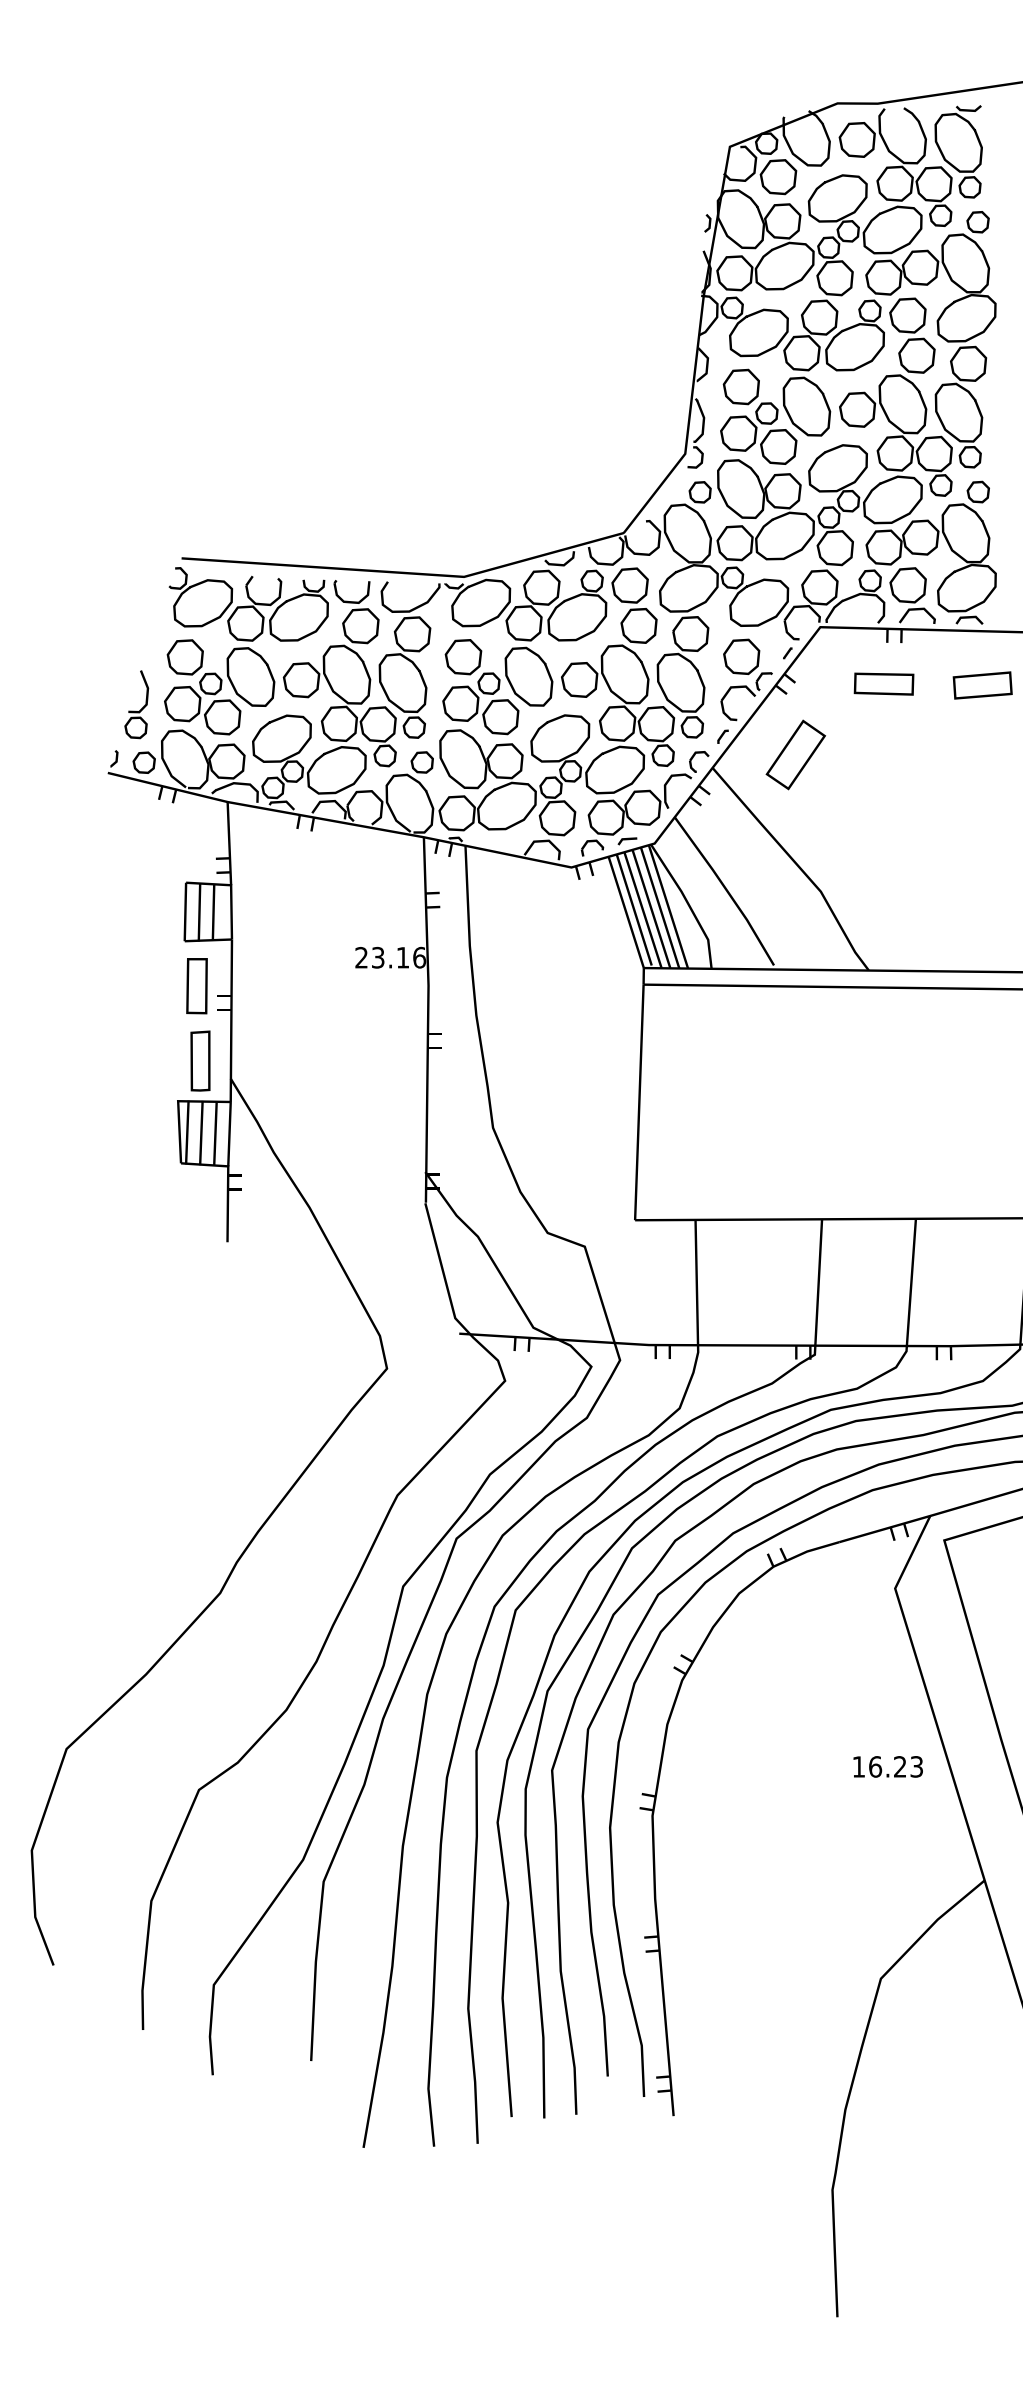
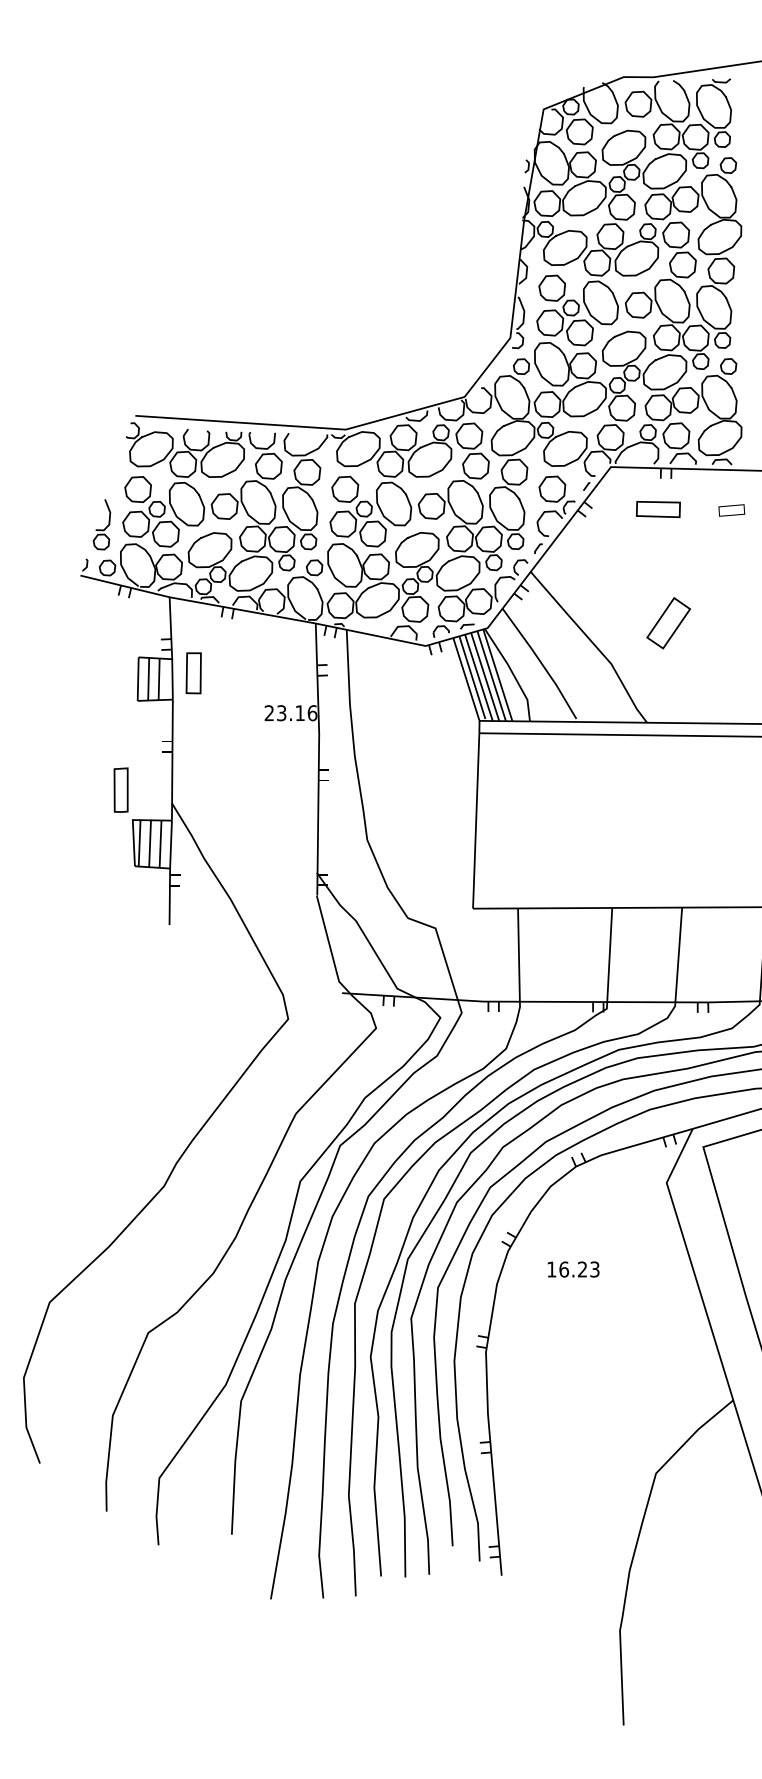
part: (982, 685) -> (731, 510), size x0.6
part: (795, 754) -> (668, 622), moved
part: (196, 986) -> (193, 673), moved
part: (200, 1060) -> (121, 789), moved
text: (887, 1766) -> (573, 1269), moved

